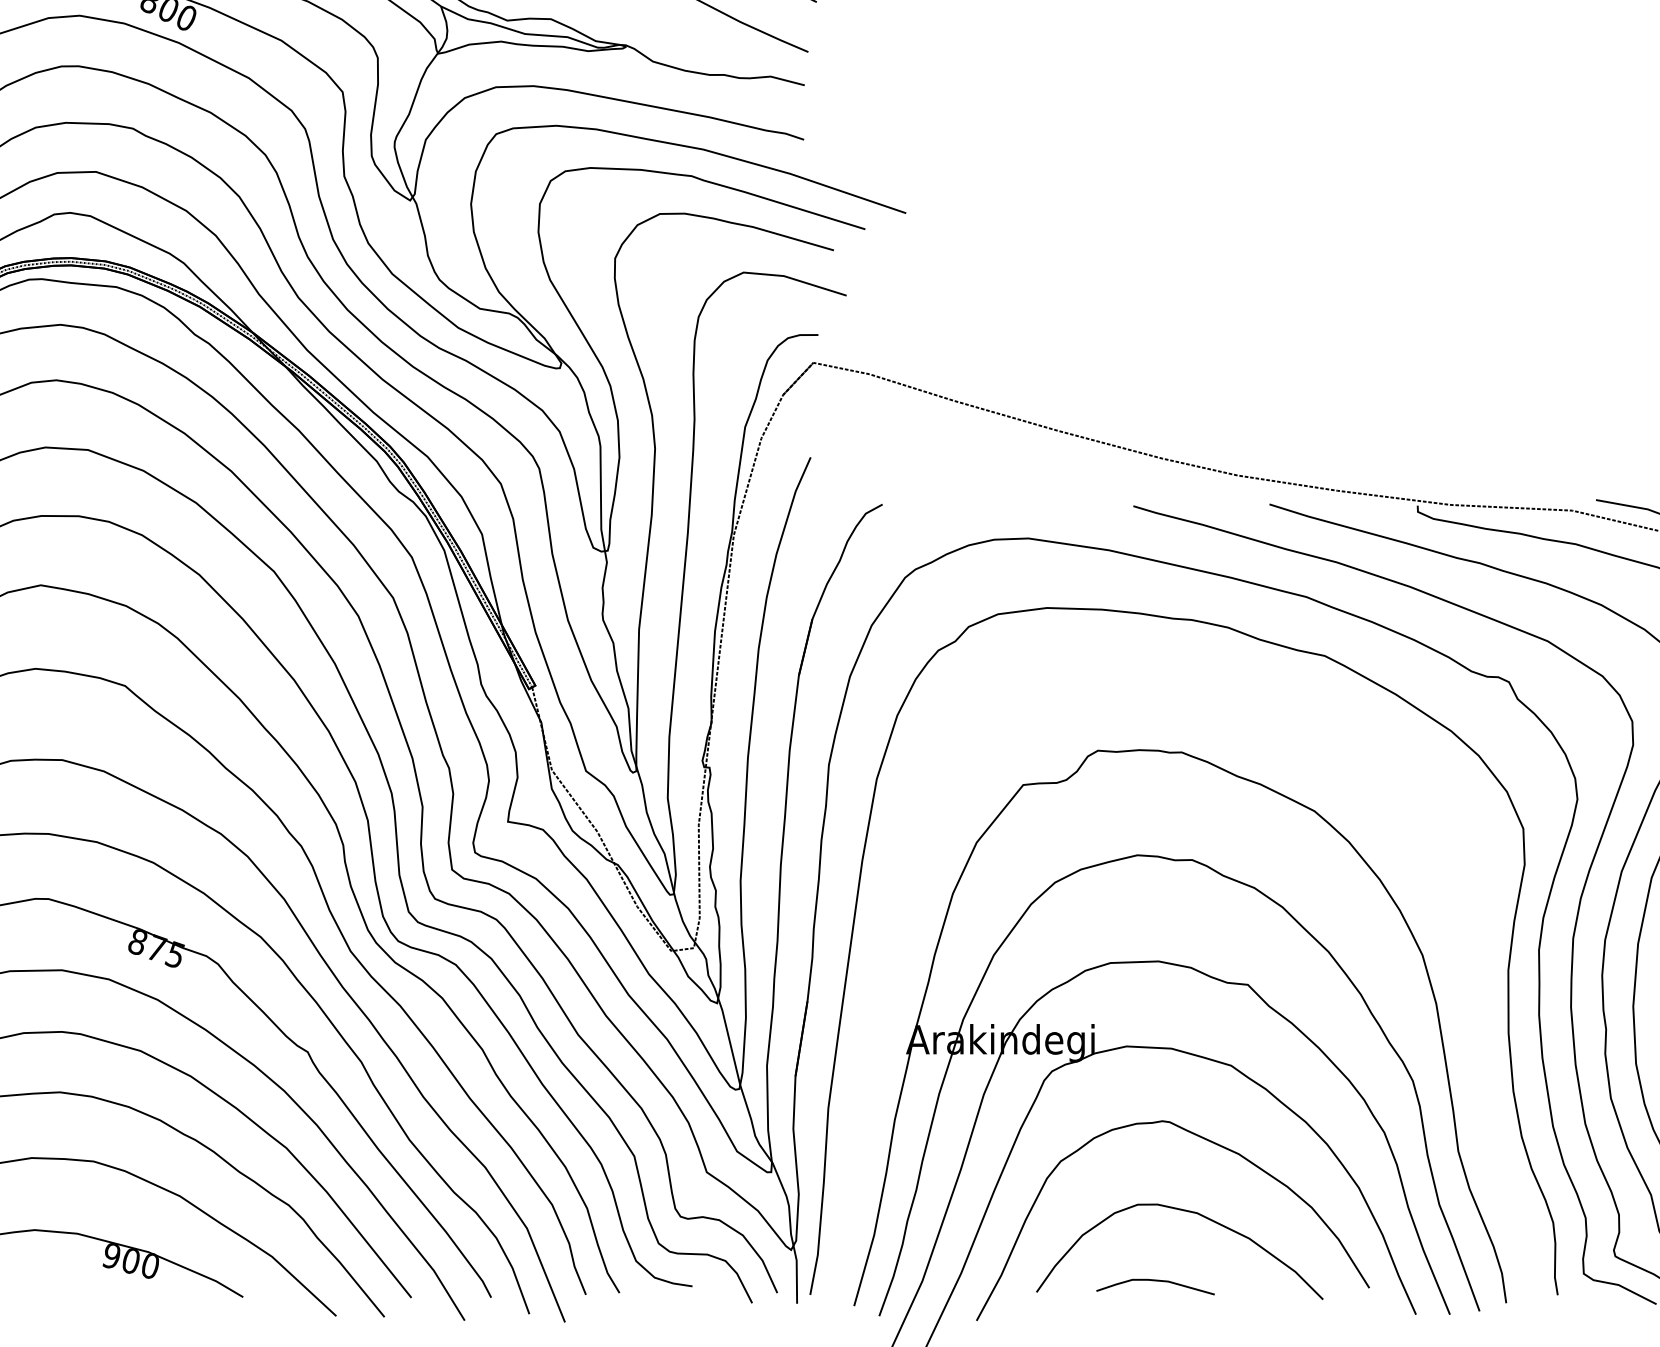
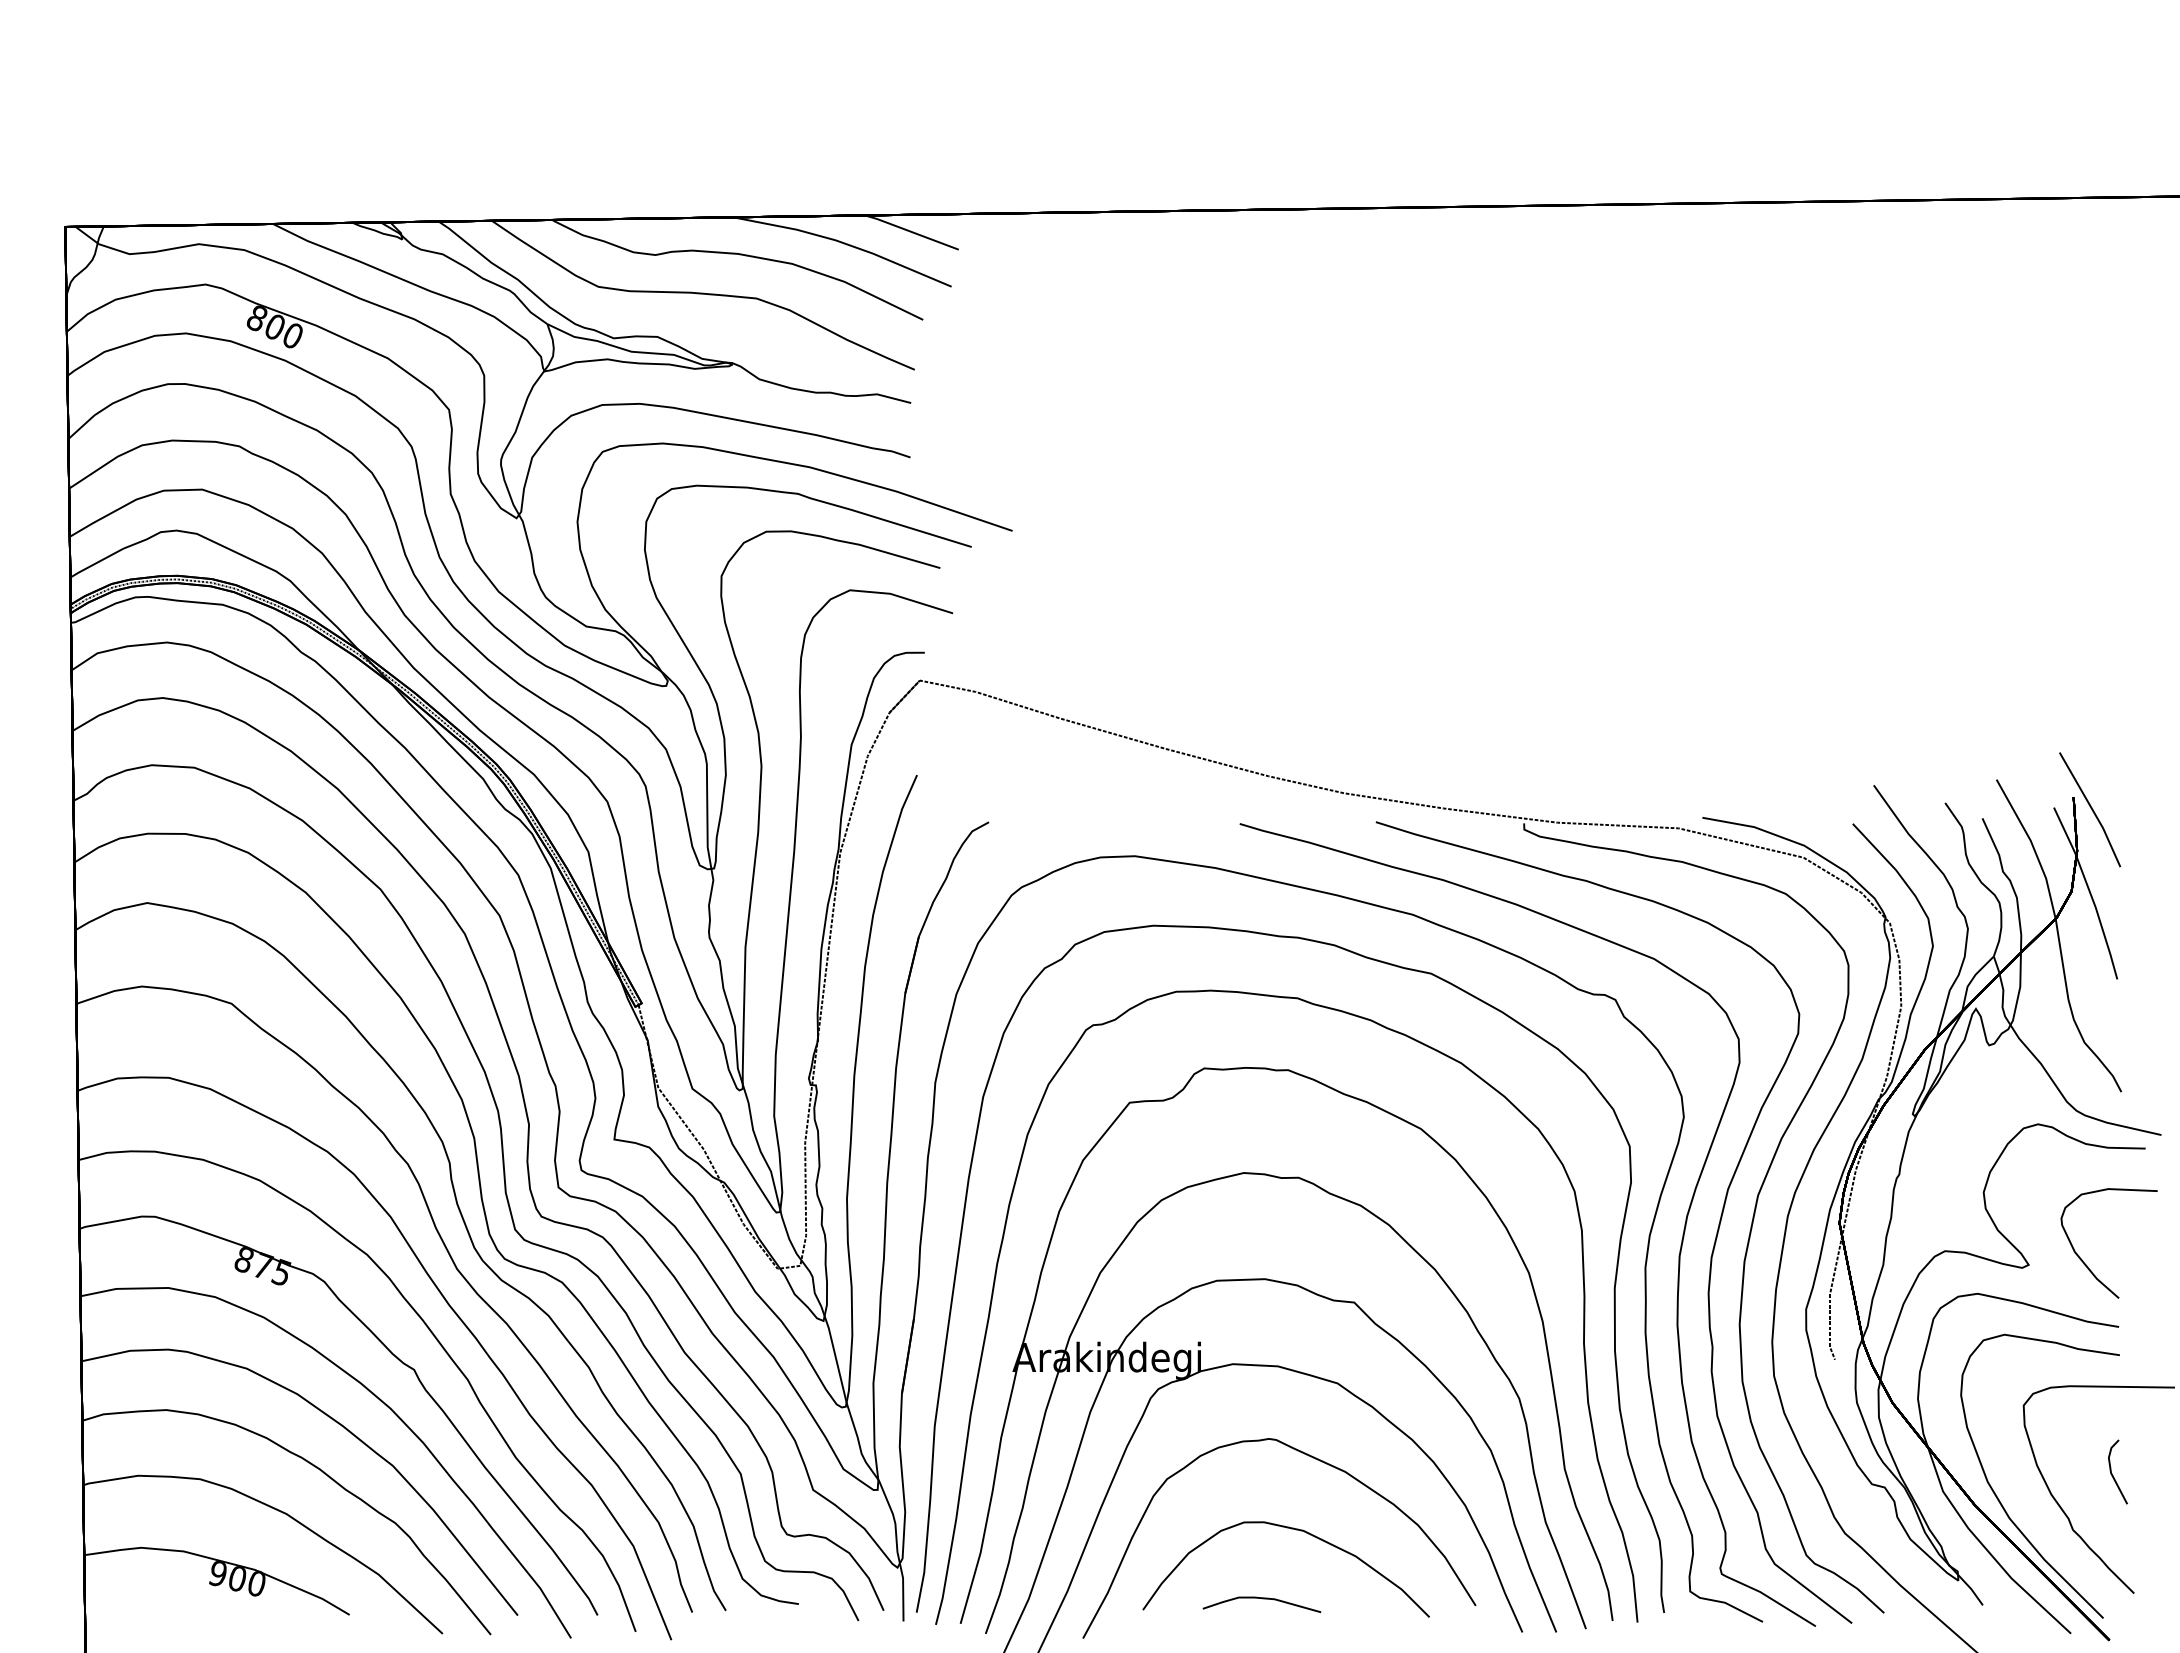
part: (897, 923) -> (1003, 1241), added

